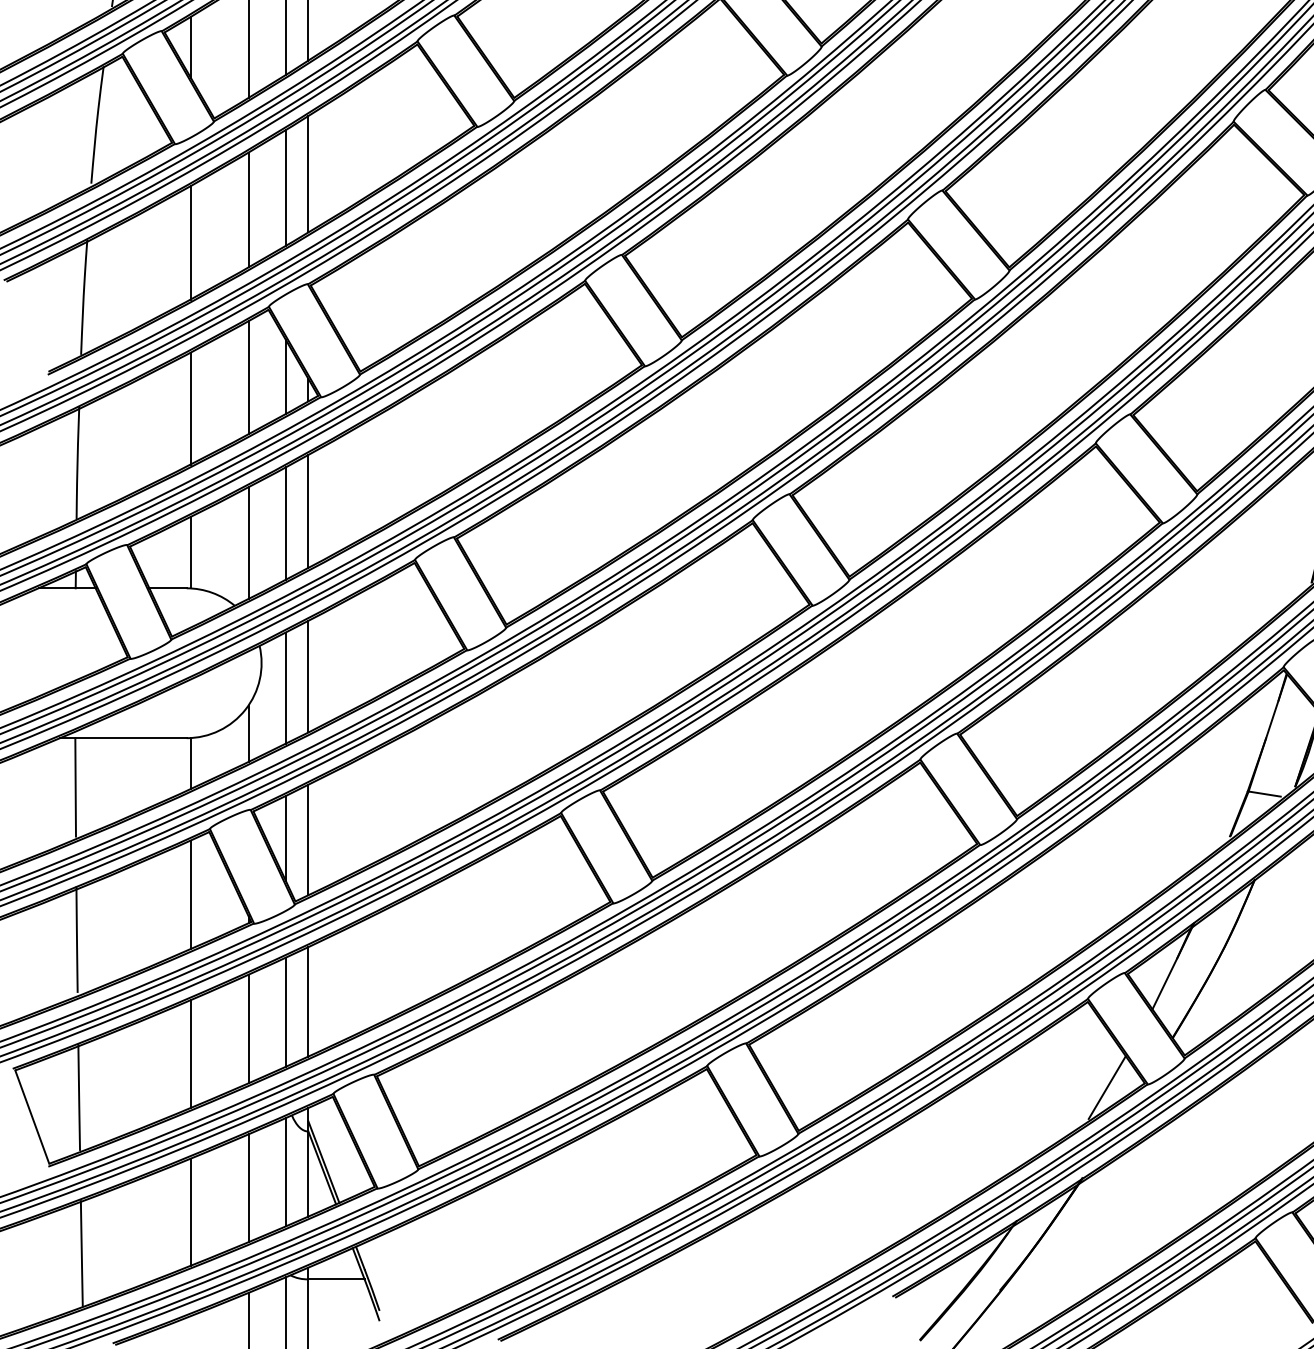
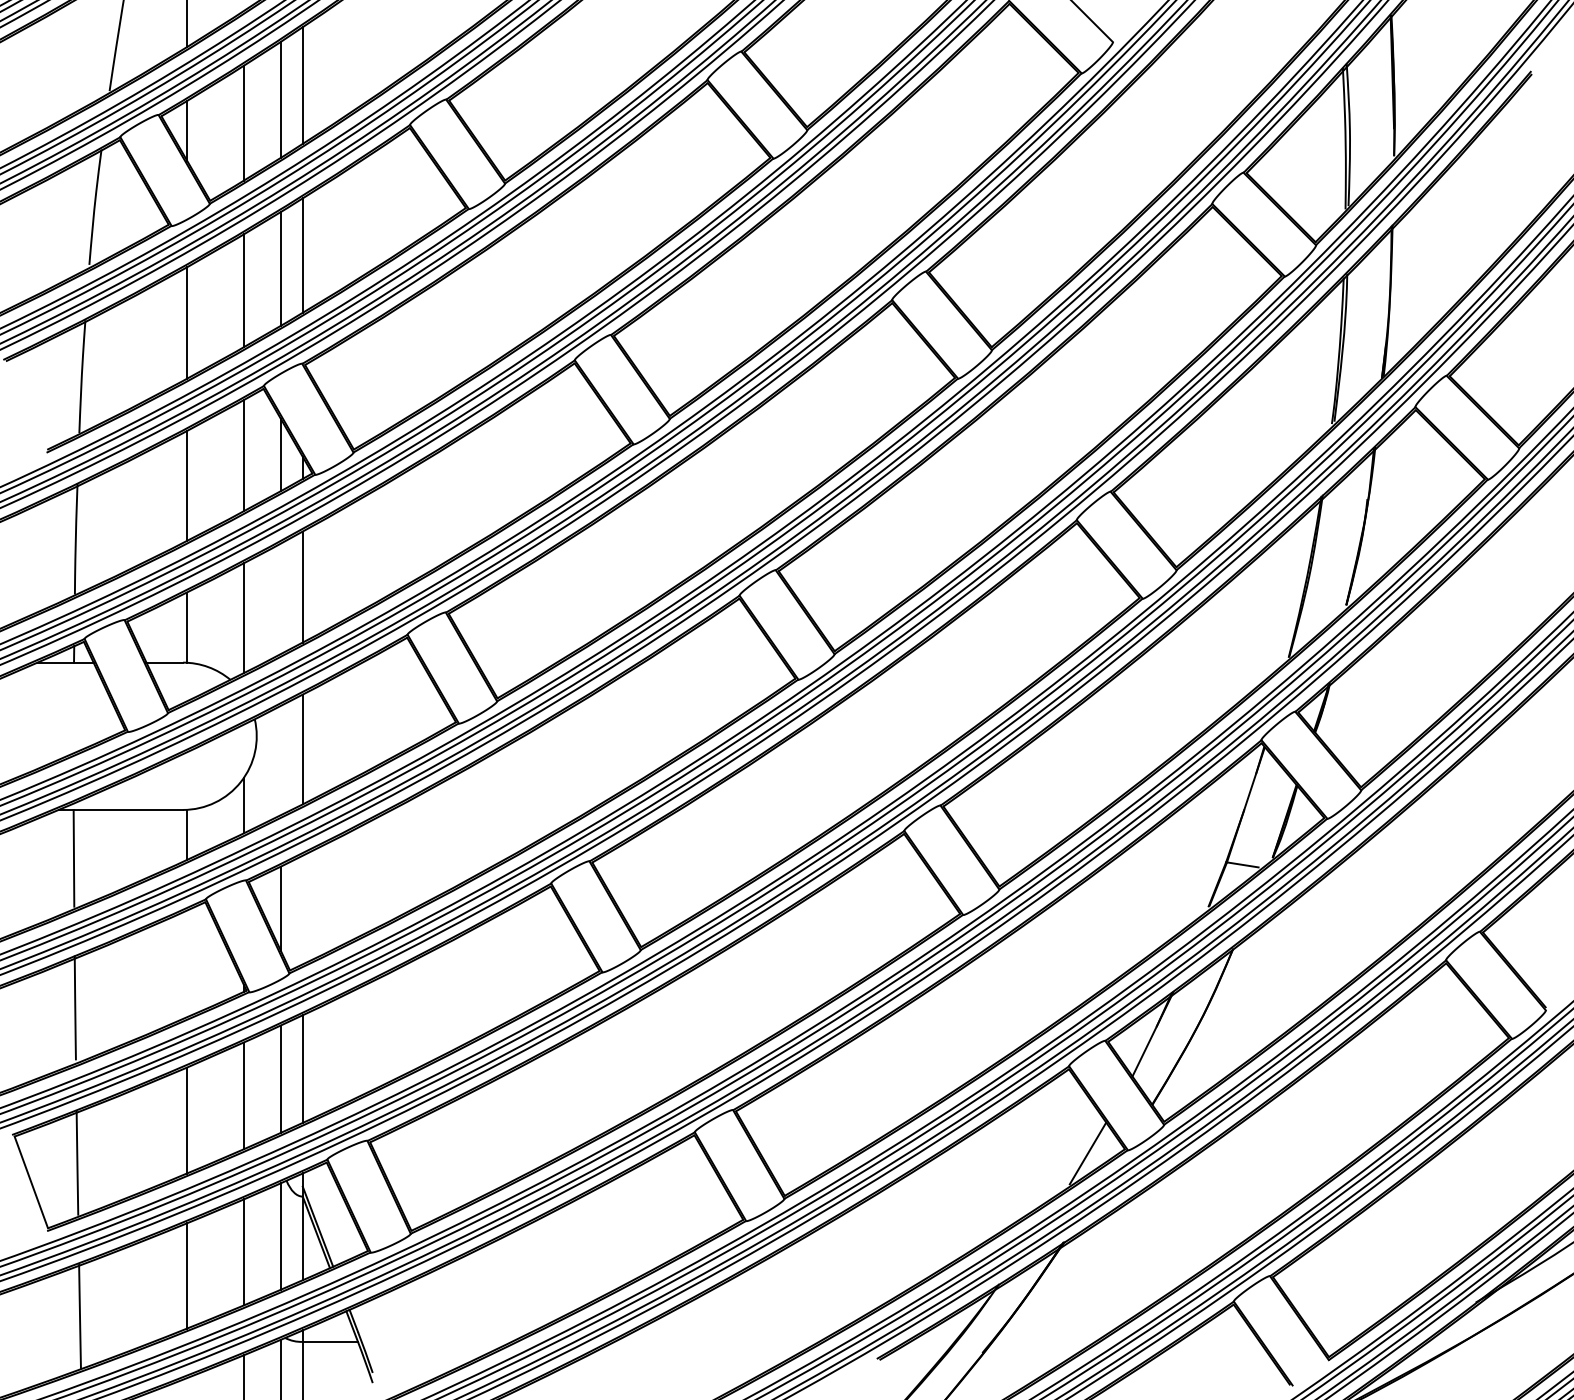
line: (285, 523) -> (280, 598), removed
line: (285, 687) -> (280, 760), removed
line: (308, 839) -> (302, 909), removed
line: (191, 894) -> (187, 963), removed

